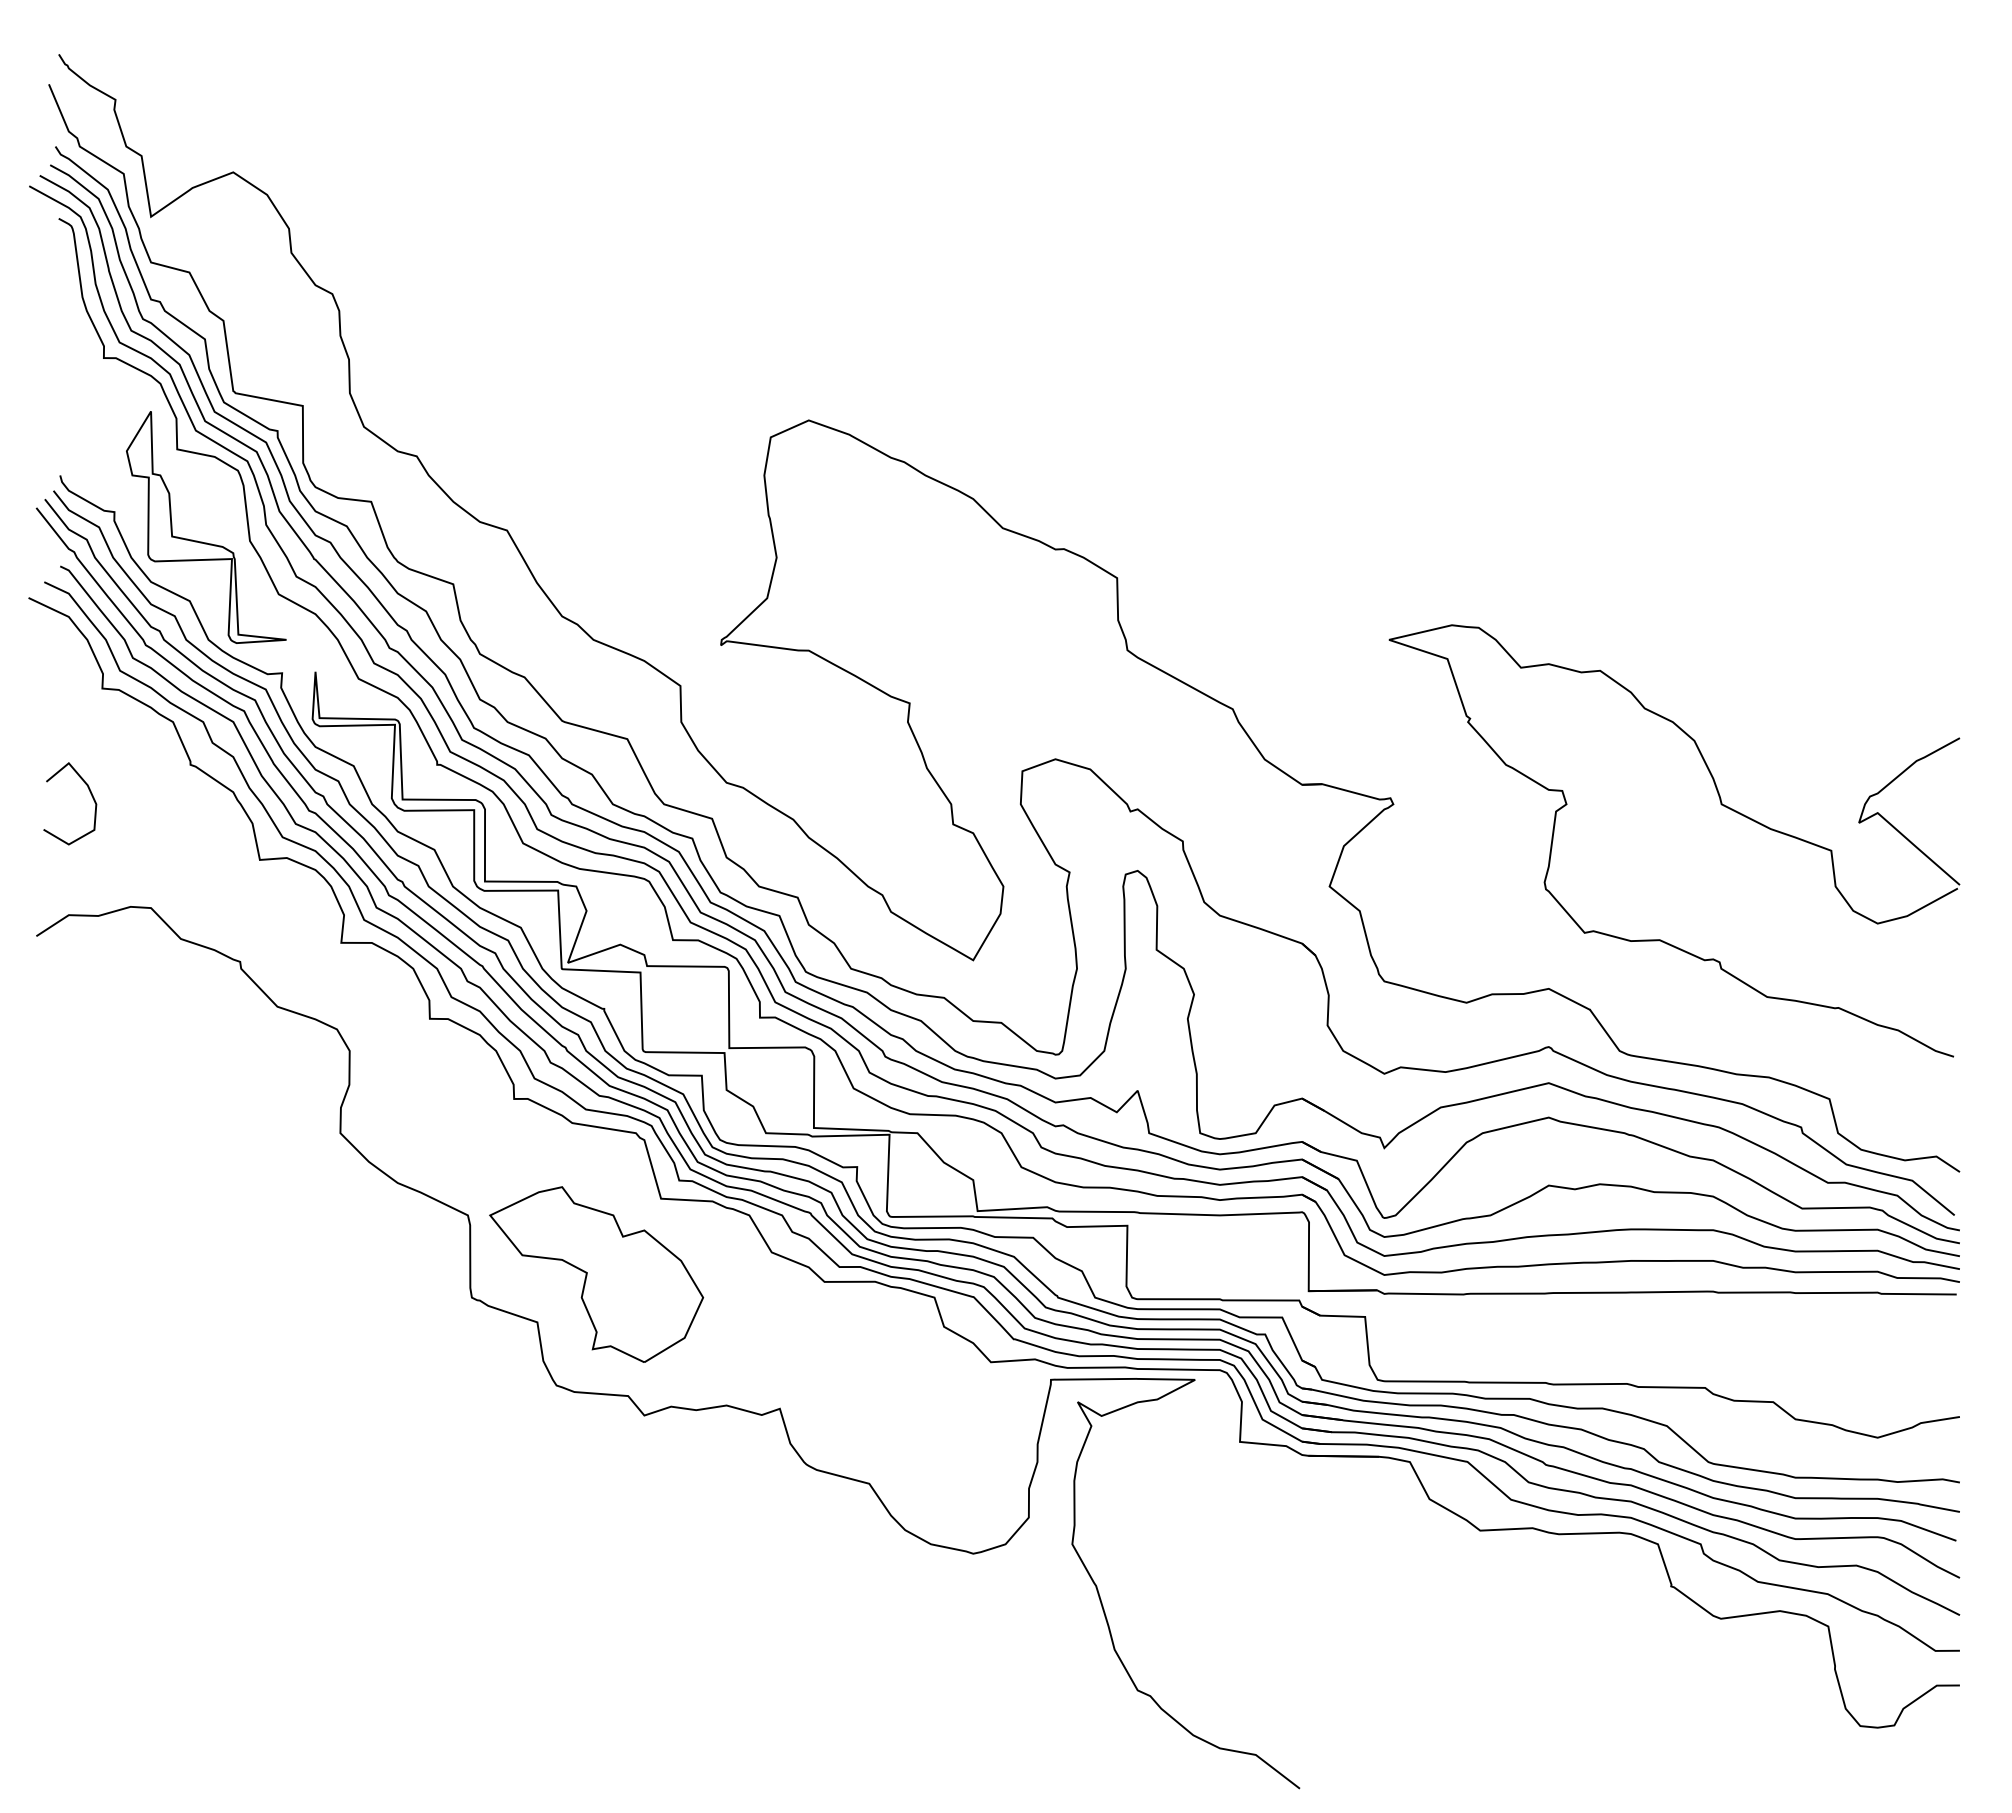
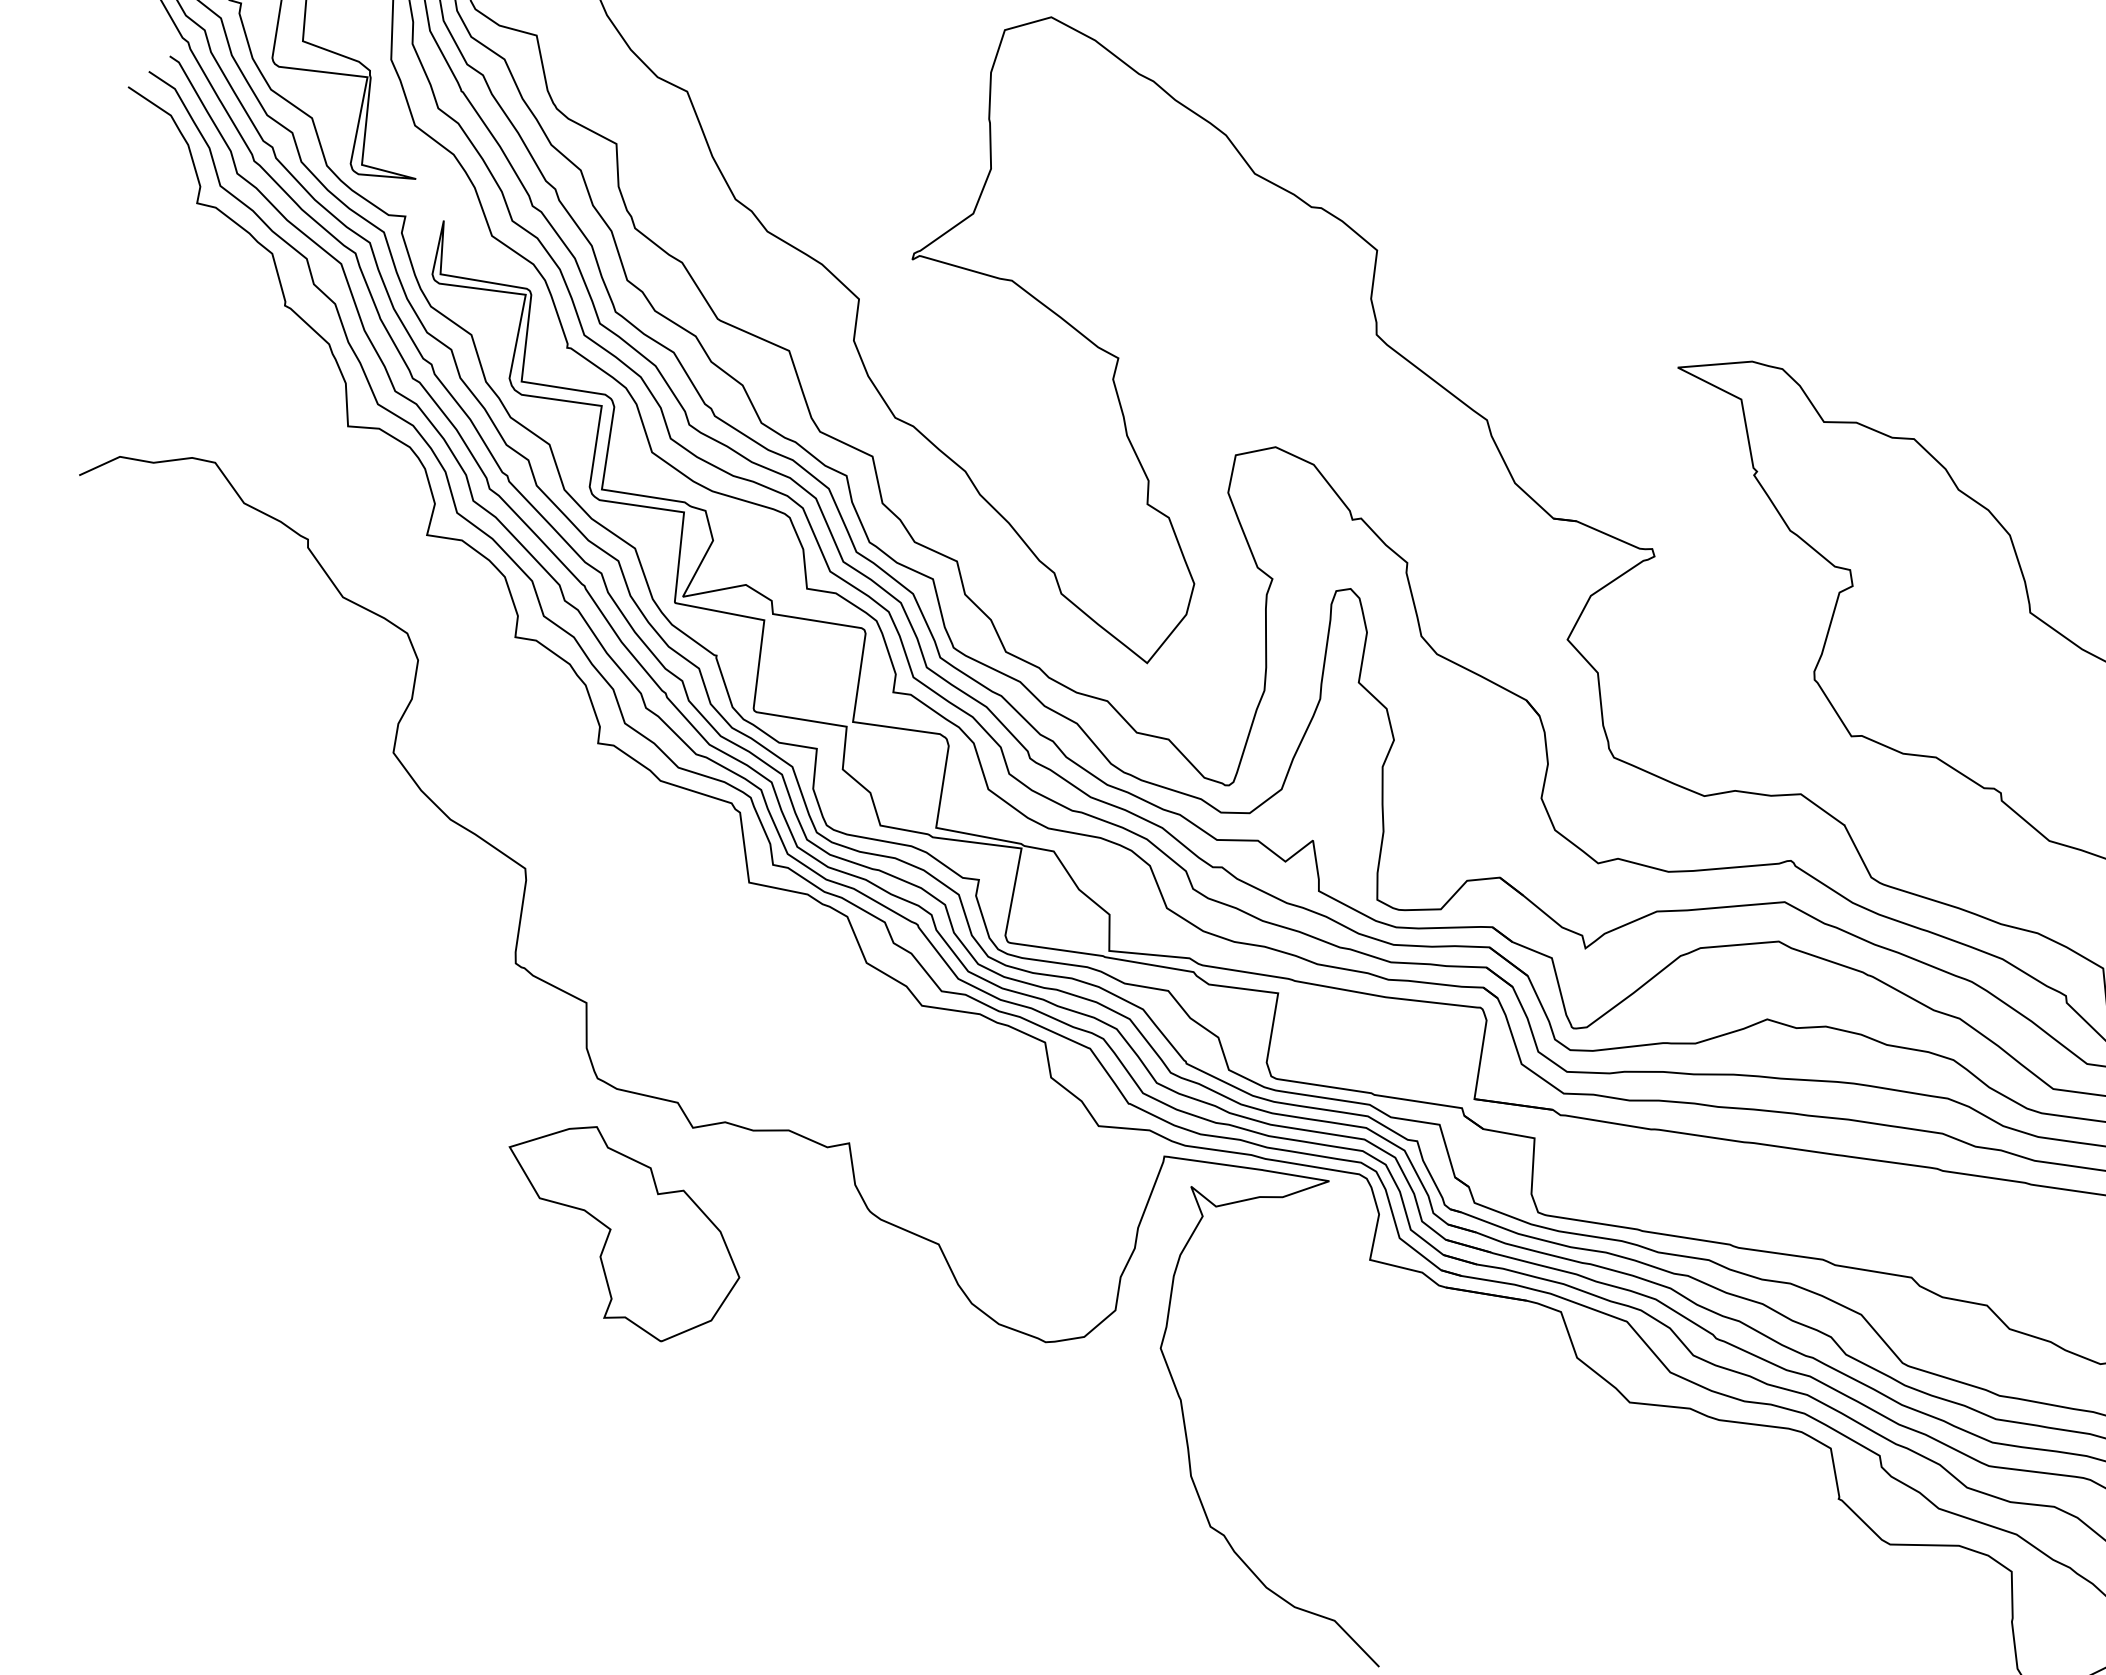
curve: (90, 794) -> (165, 322), removed
part: (596, 1274) -> (621, 1232), moved

